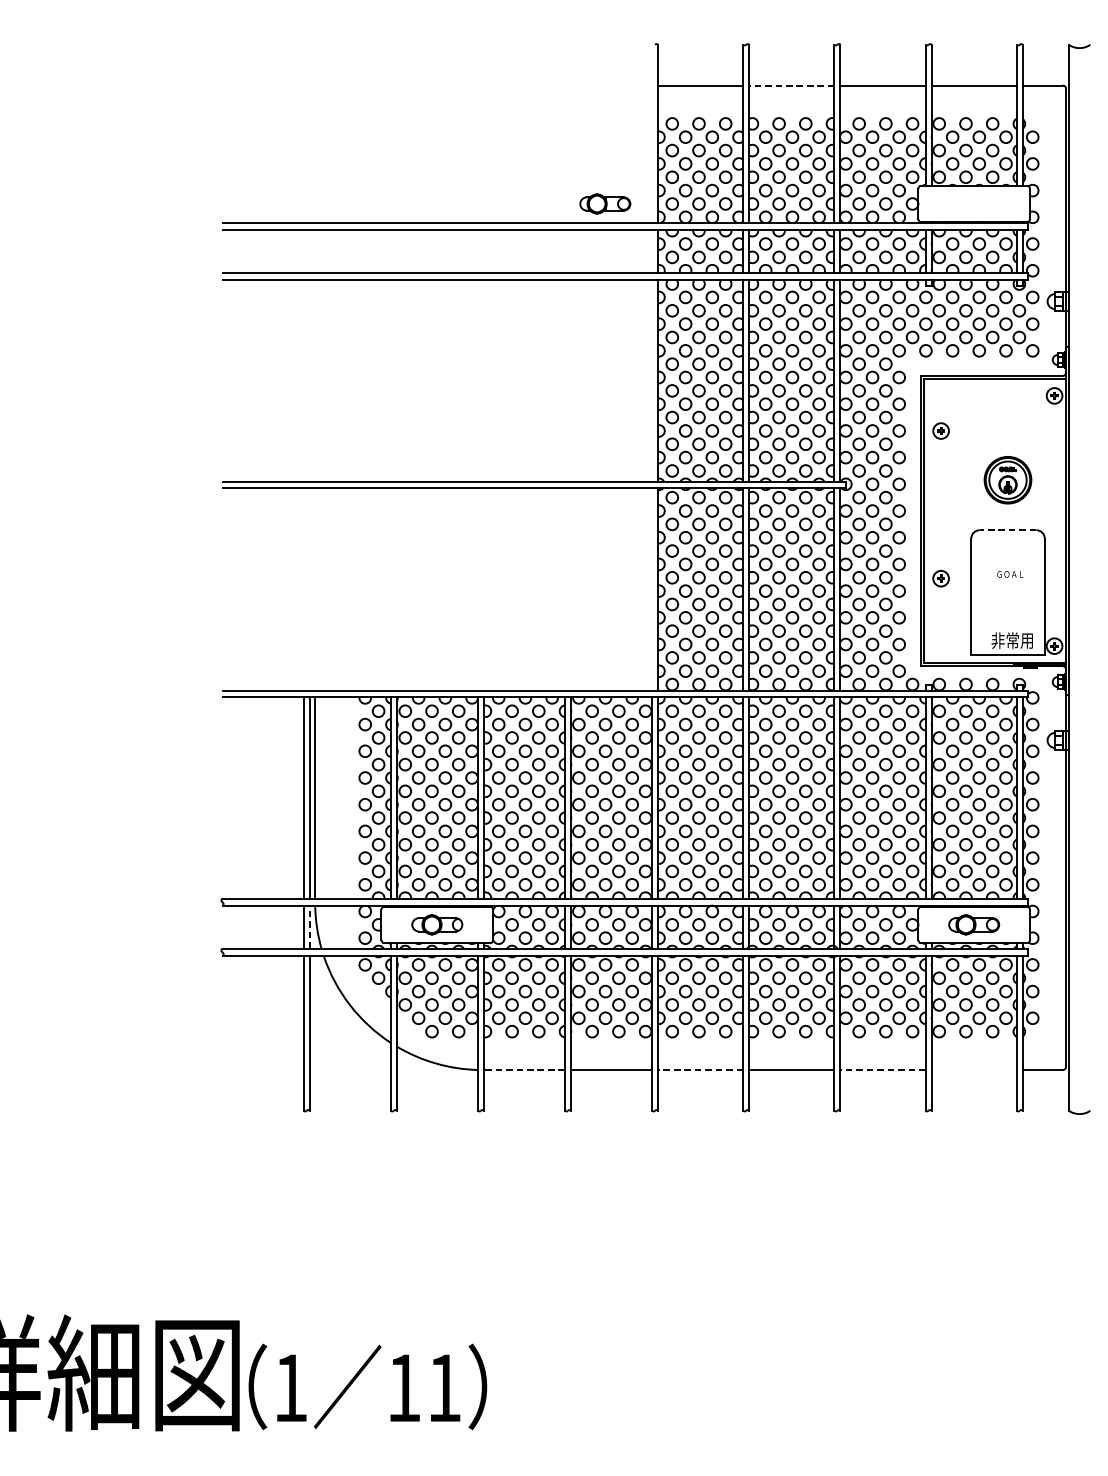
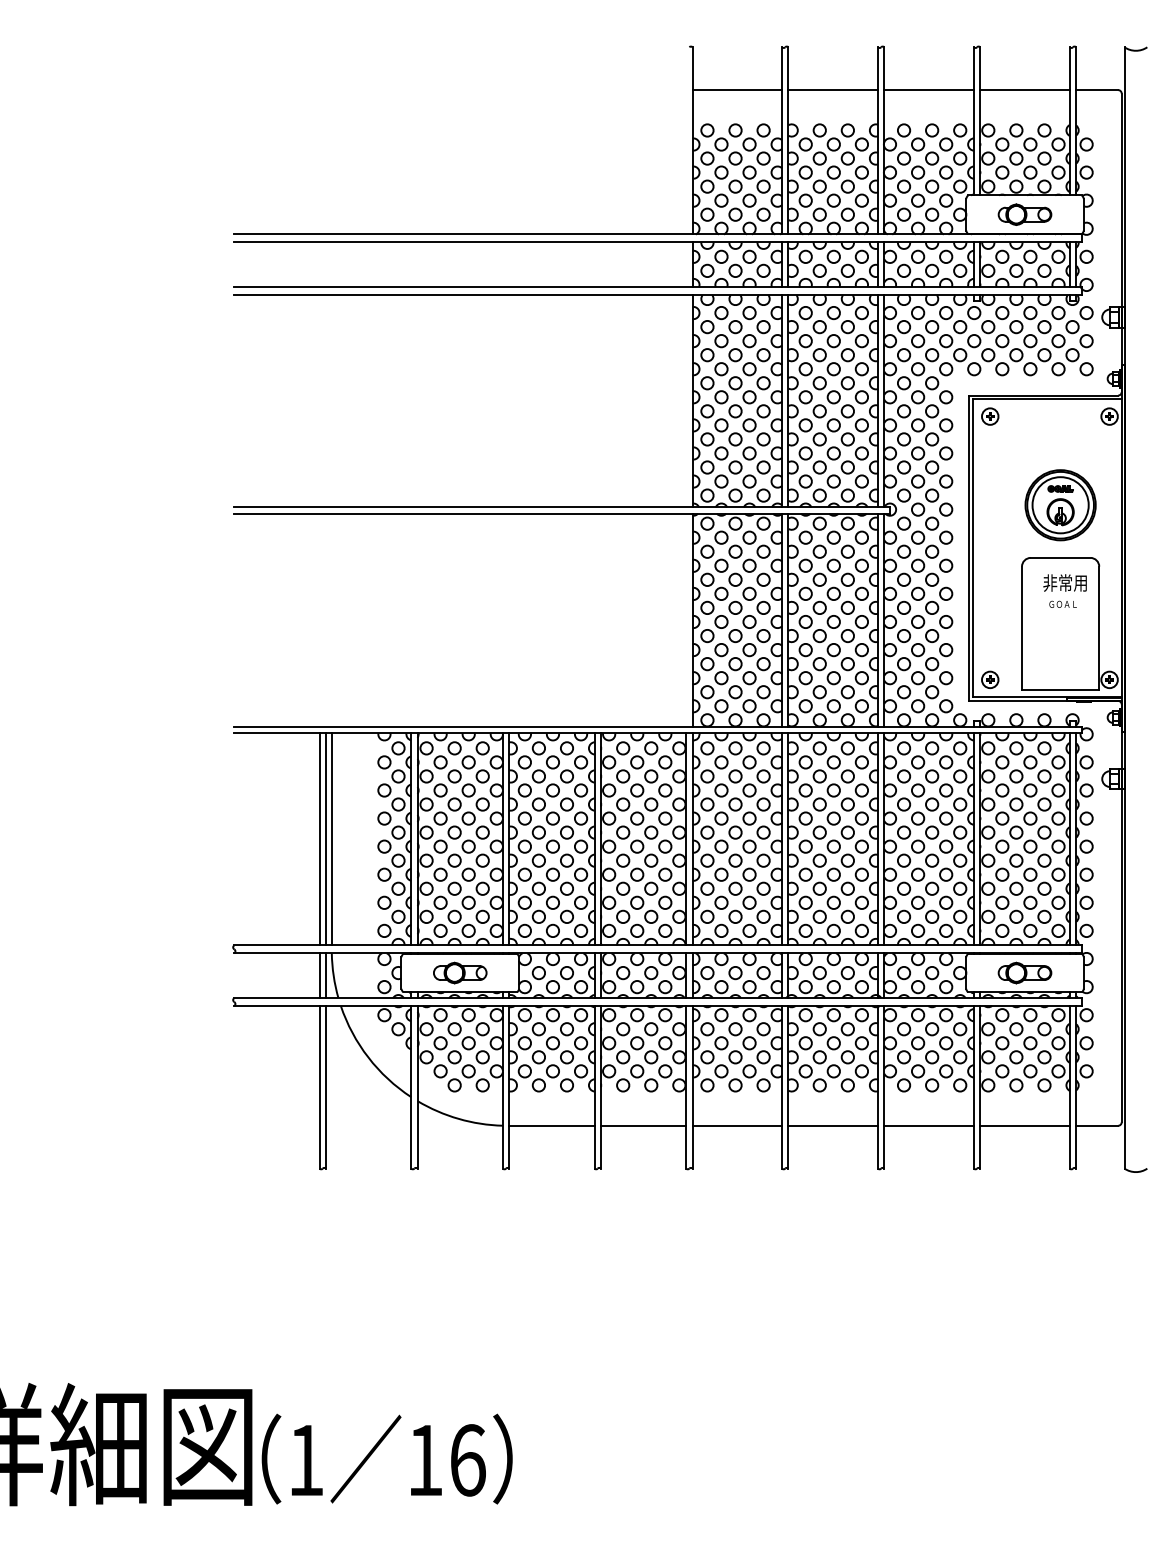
line: (792, 85) -> (833, 90), dashed -> solid
part: (604, 203) -> (1024, 214), moved
part: (941, 430) -> (990, 416), moved
part: (1007, 480) -> (1060, 505), size x1.43
line: (1007, 529) -> (1060, 557), dashed -> solid
part: (941, 578) -> (990, 679), moved
text: (1011, 640) -> (1064, 582), moved
line: (309, 927) -> (325, 975), dashed -> solid
line: (524, 1069) -> (551, 1125), dashed -> solid
line: (700, 1069) -> (737, 1125), dashed -> solid
line: (883, 1069) -> (929, 1125), dashed -> solid
line: (973, 1069) -> (1024, 1125), added
text: (445, 1388) -> (468, 1460), 11 -> 16

